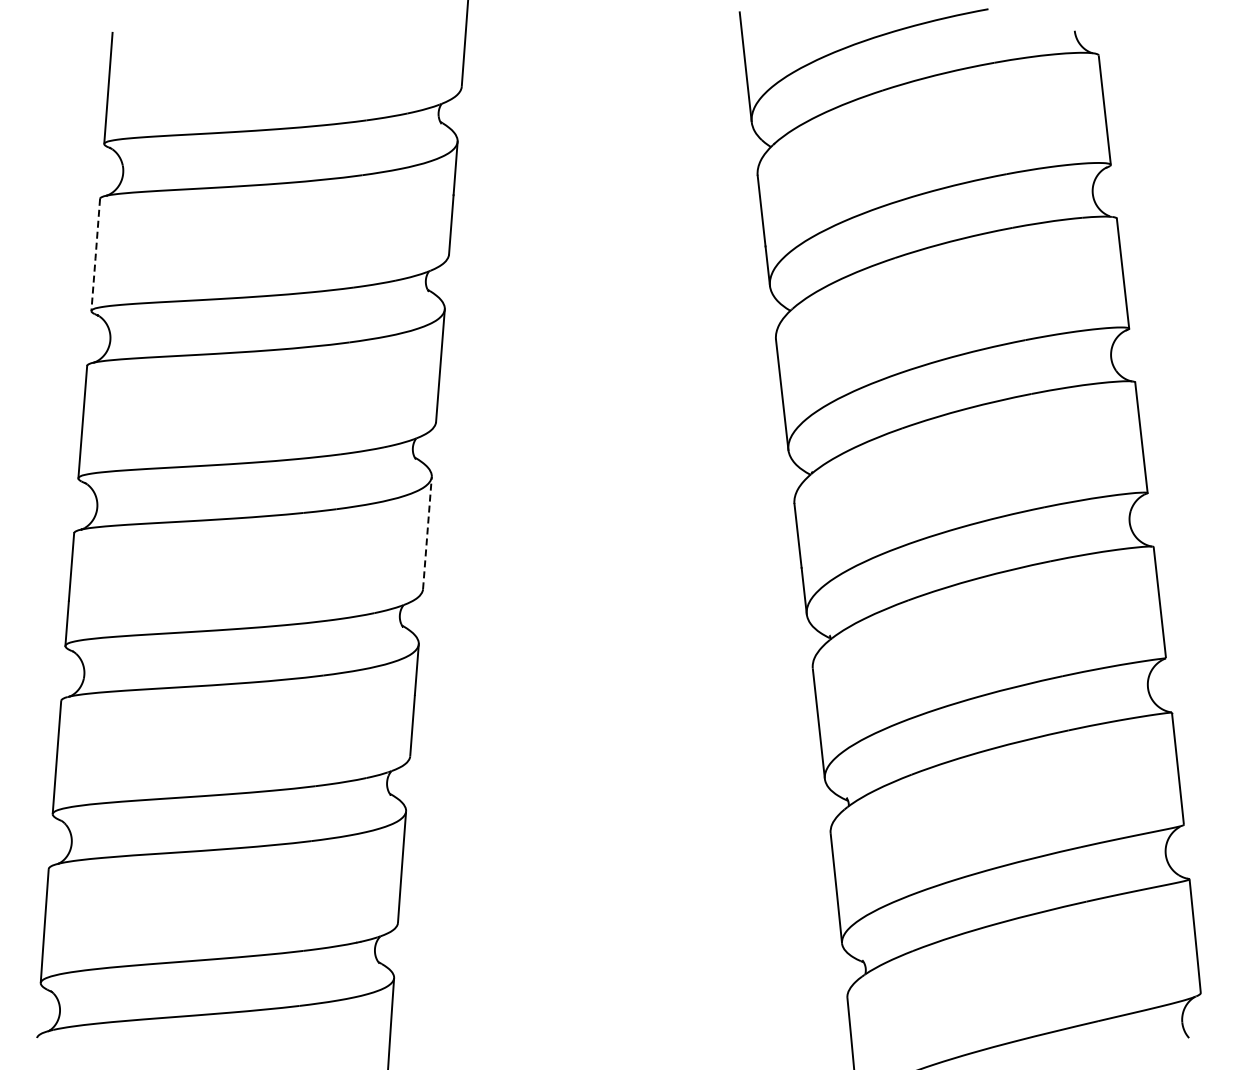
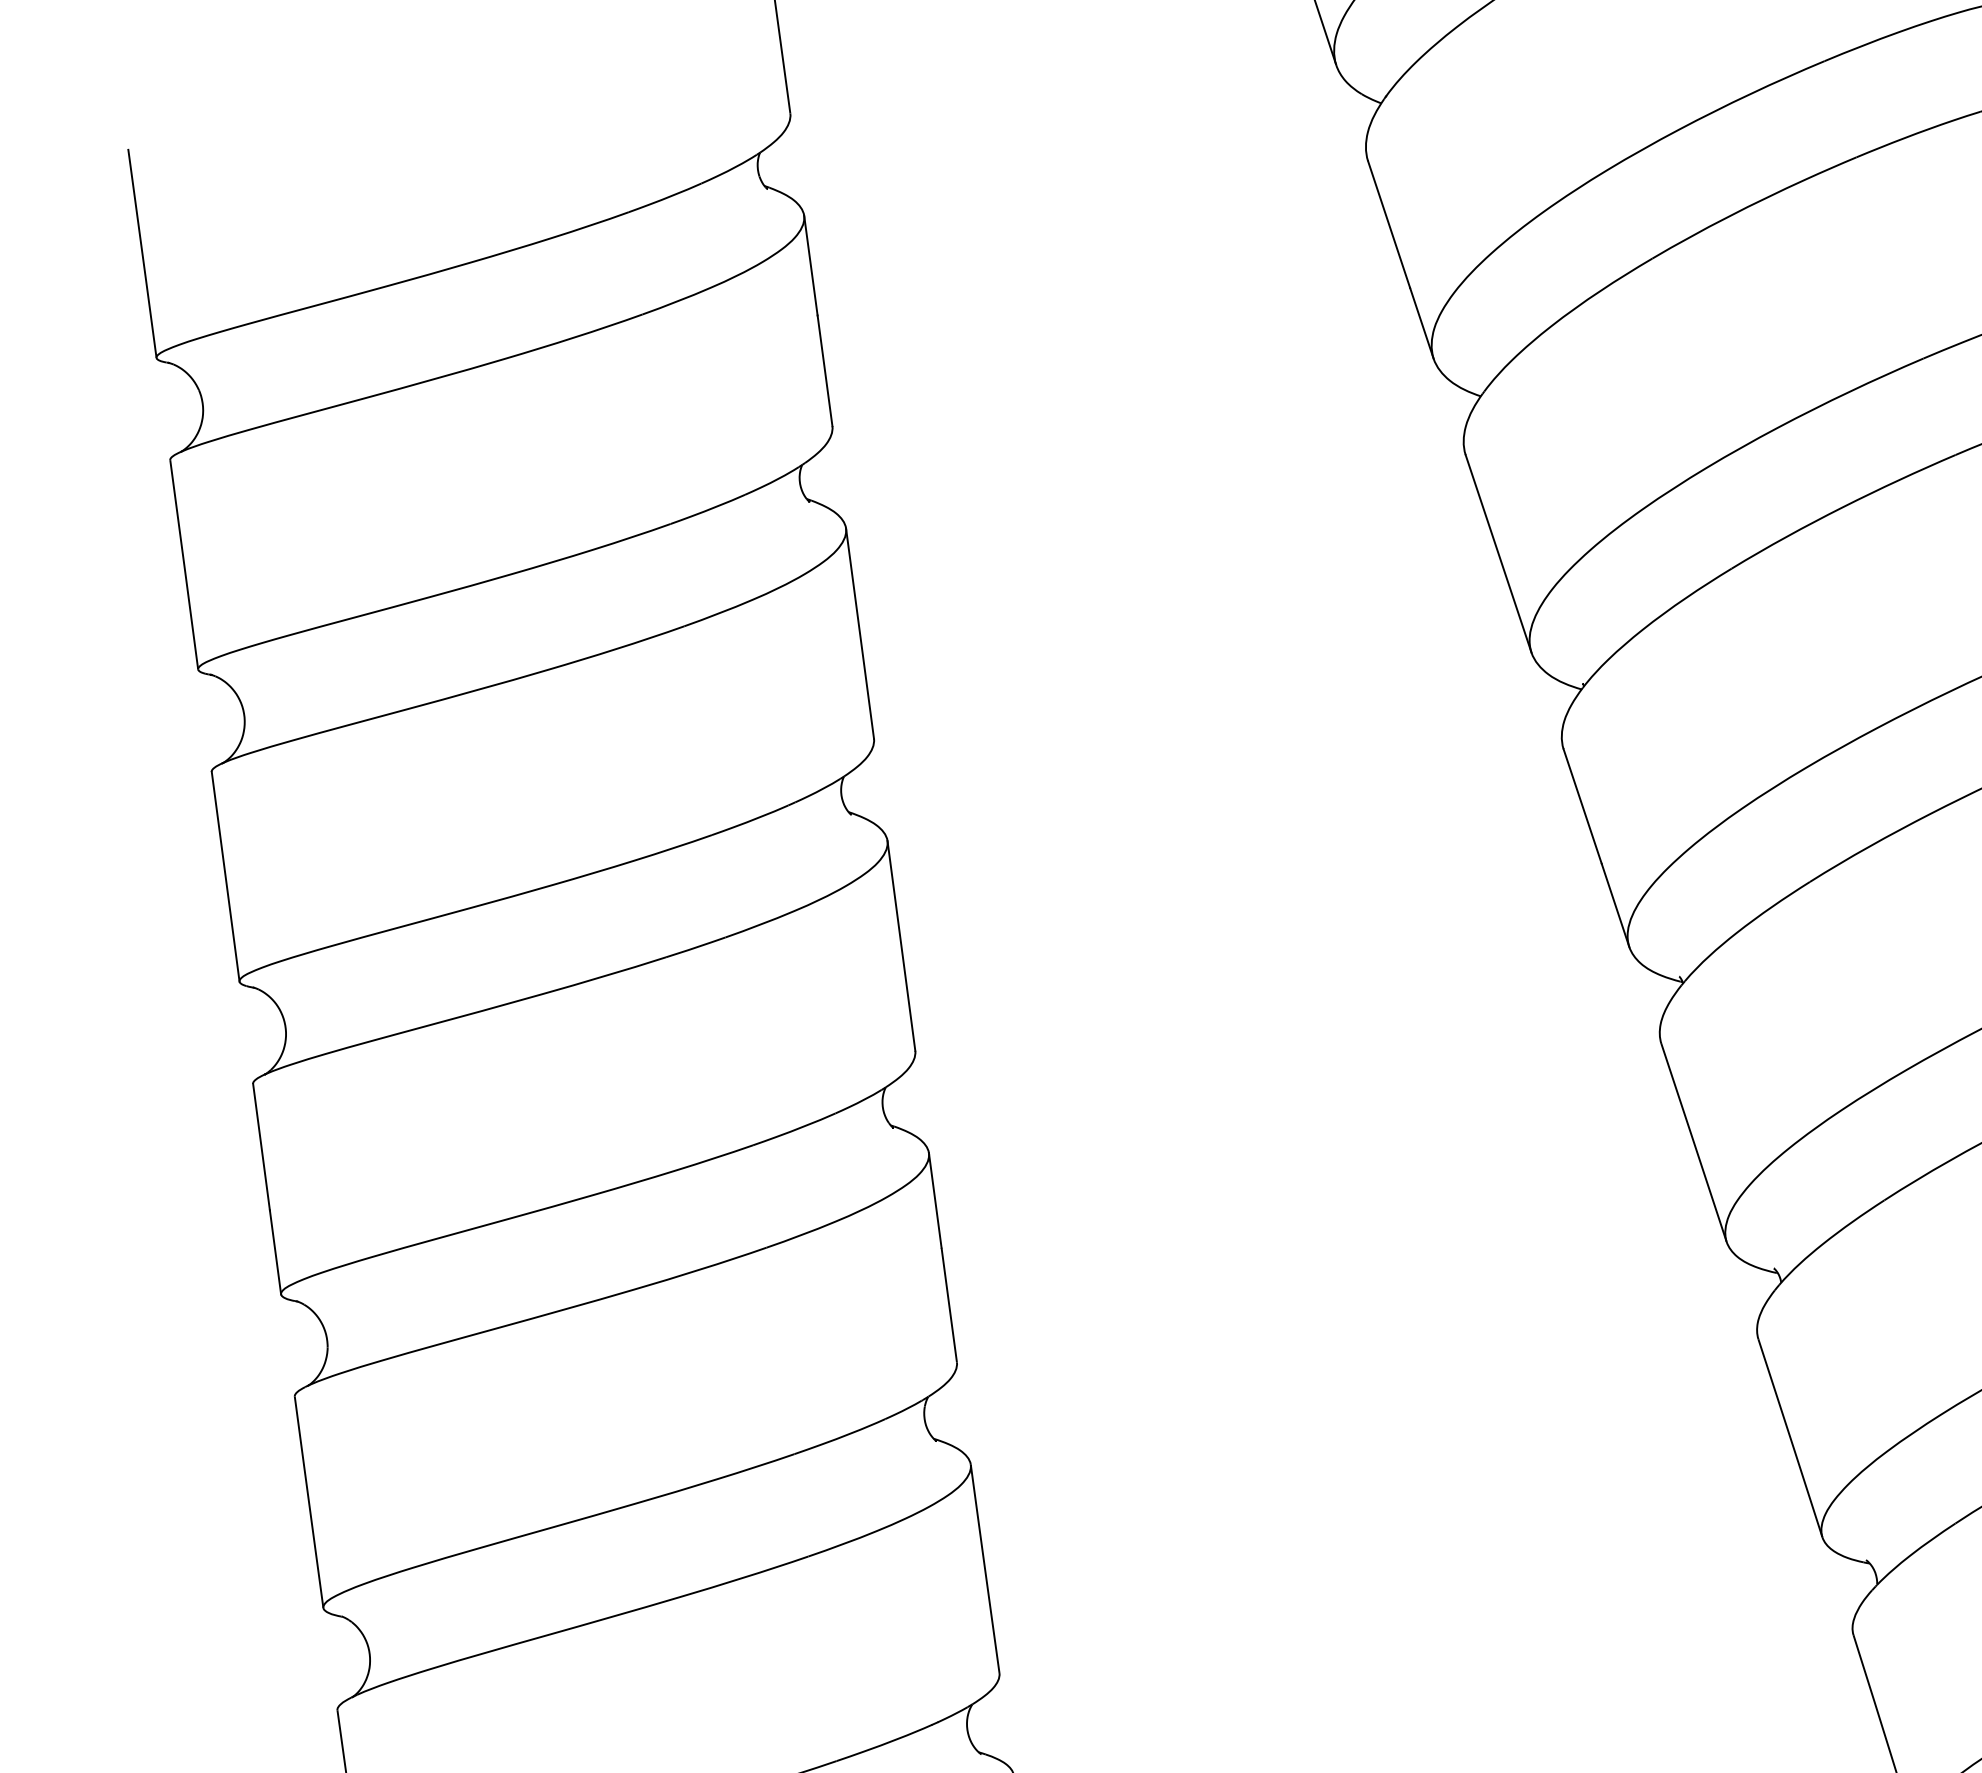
line: (95, 256) -> (184, 567), dashed -> solid
line: (427, 532) -> (901, 944), dashed -> solid

